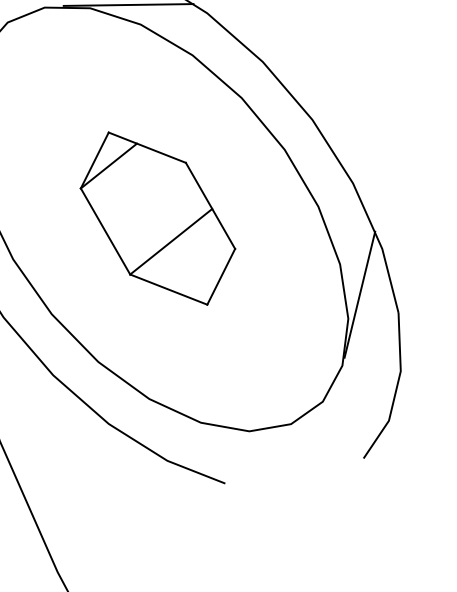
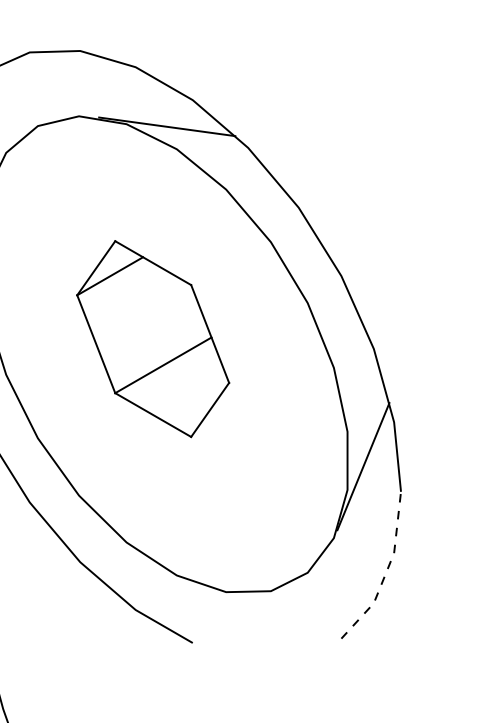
part: (158, 218) -> (153, 339), moved
line: (396, 389) -> (386, 571), solid -> dashed

